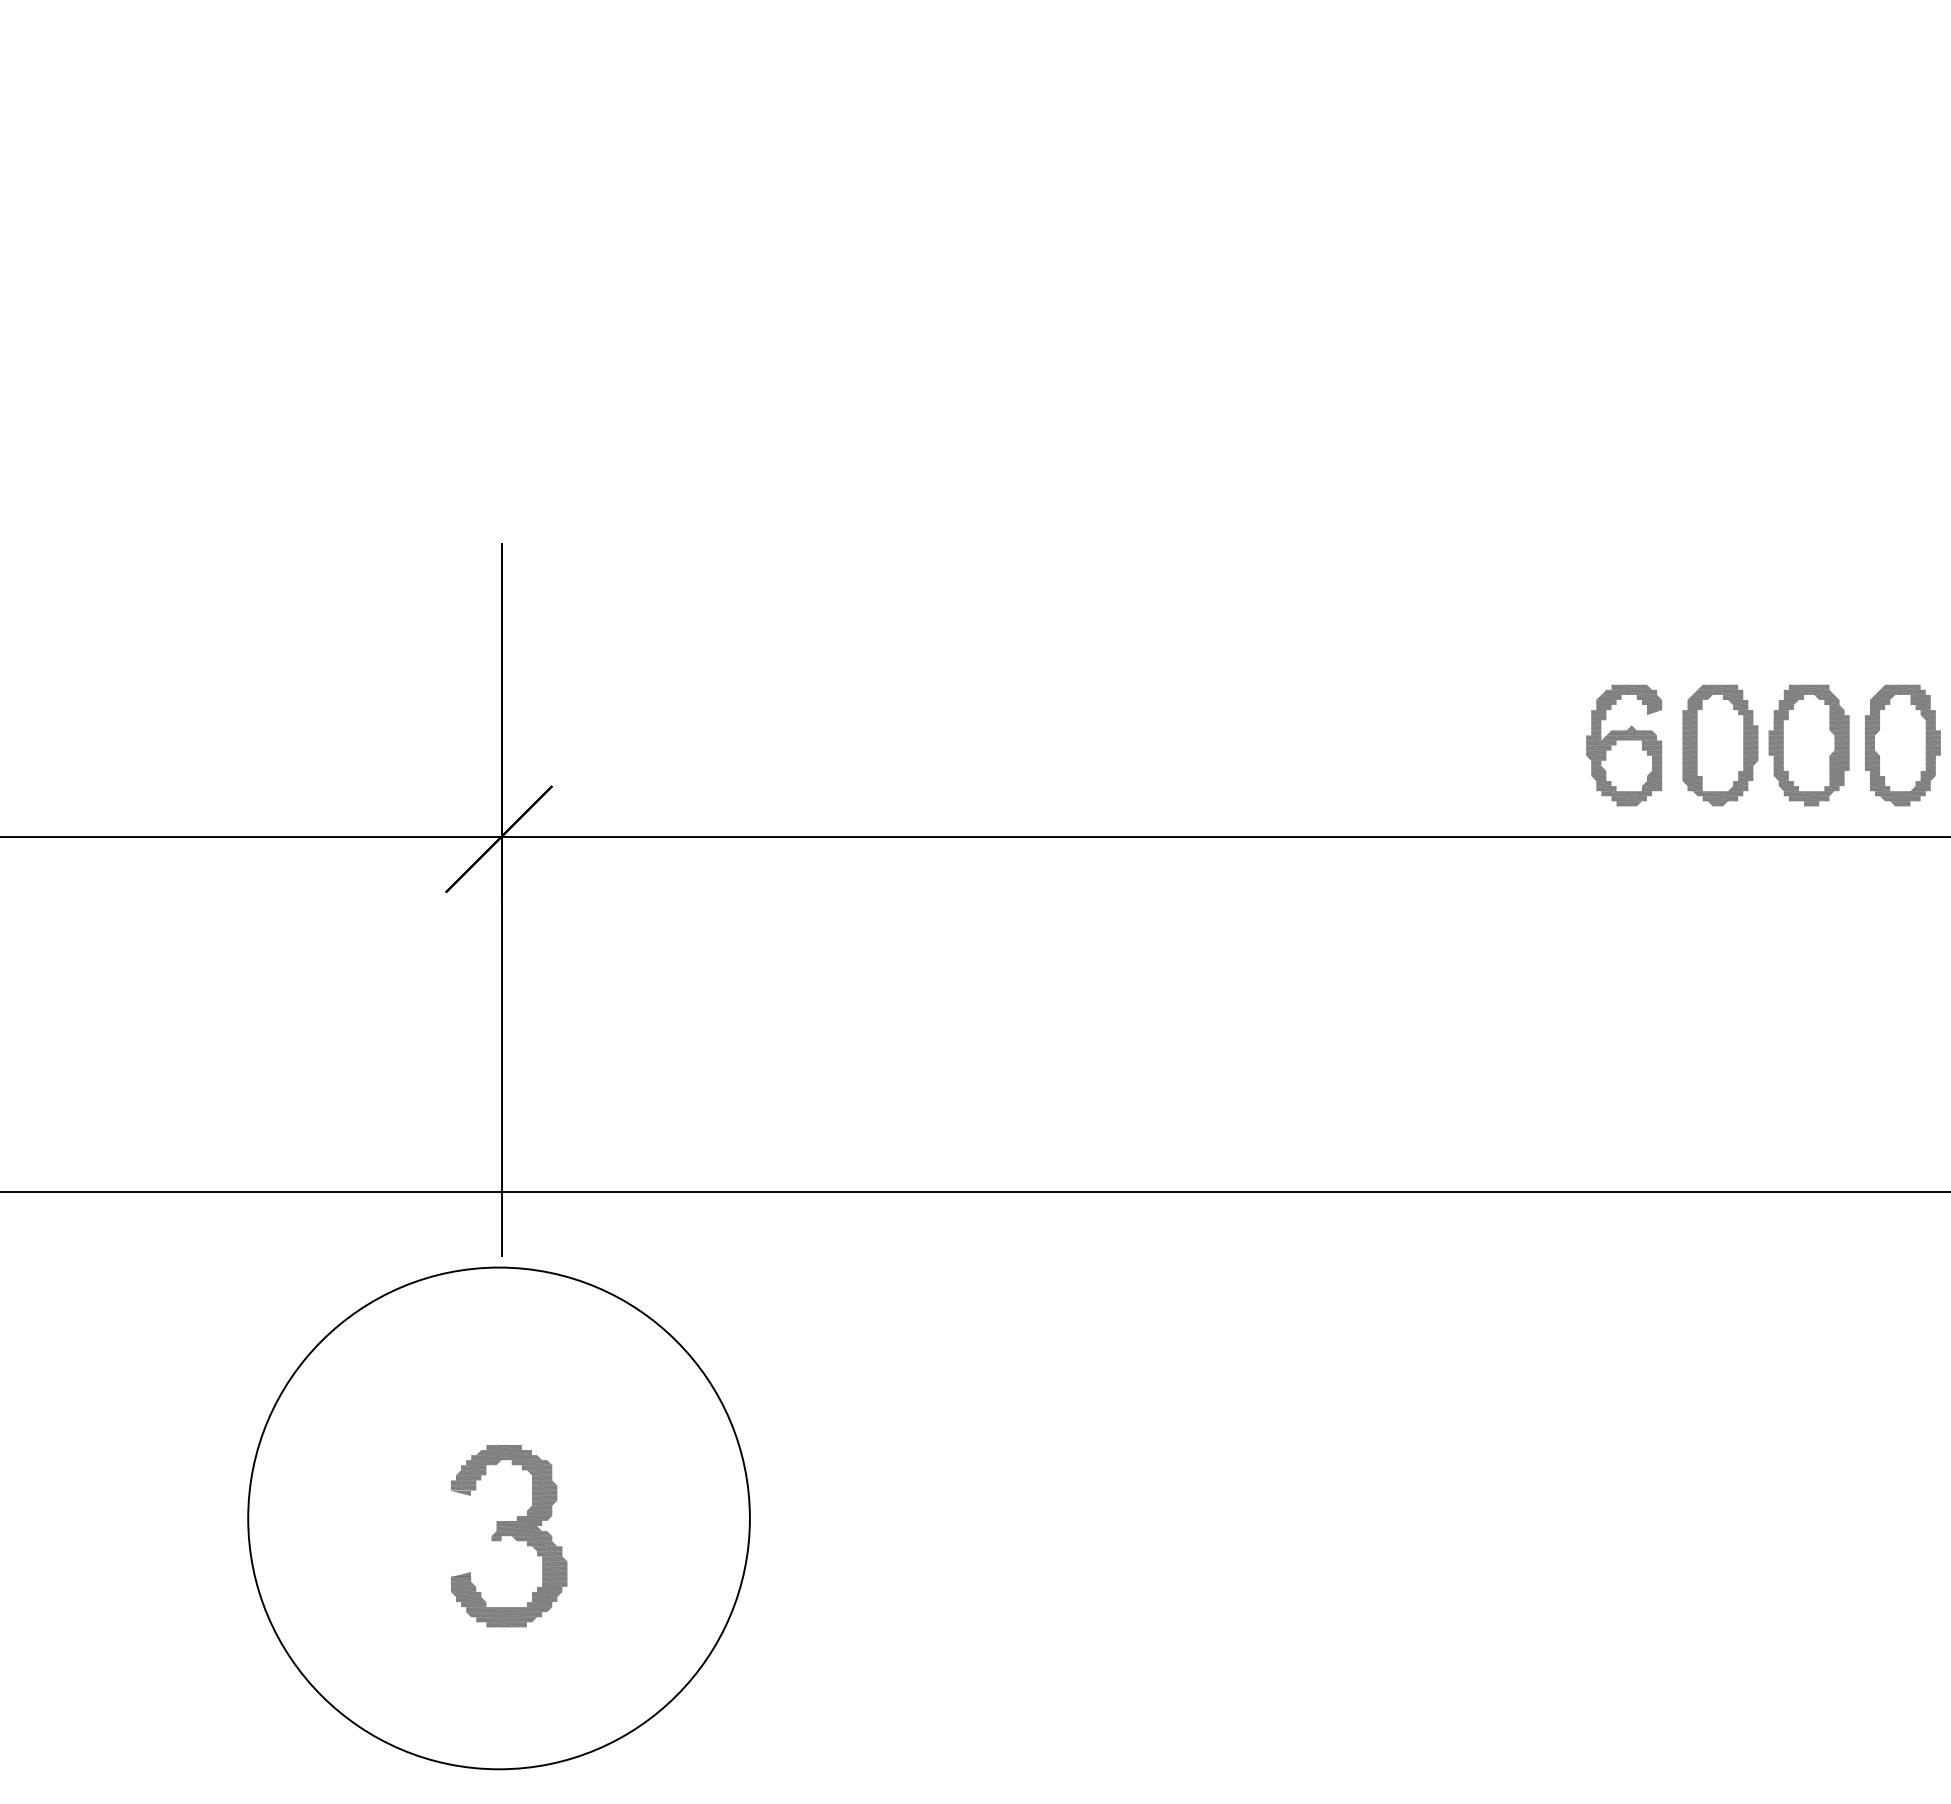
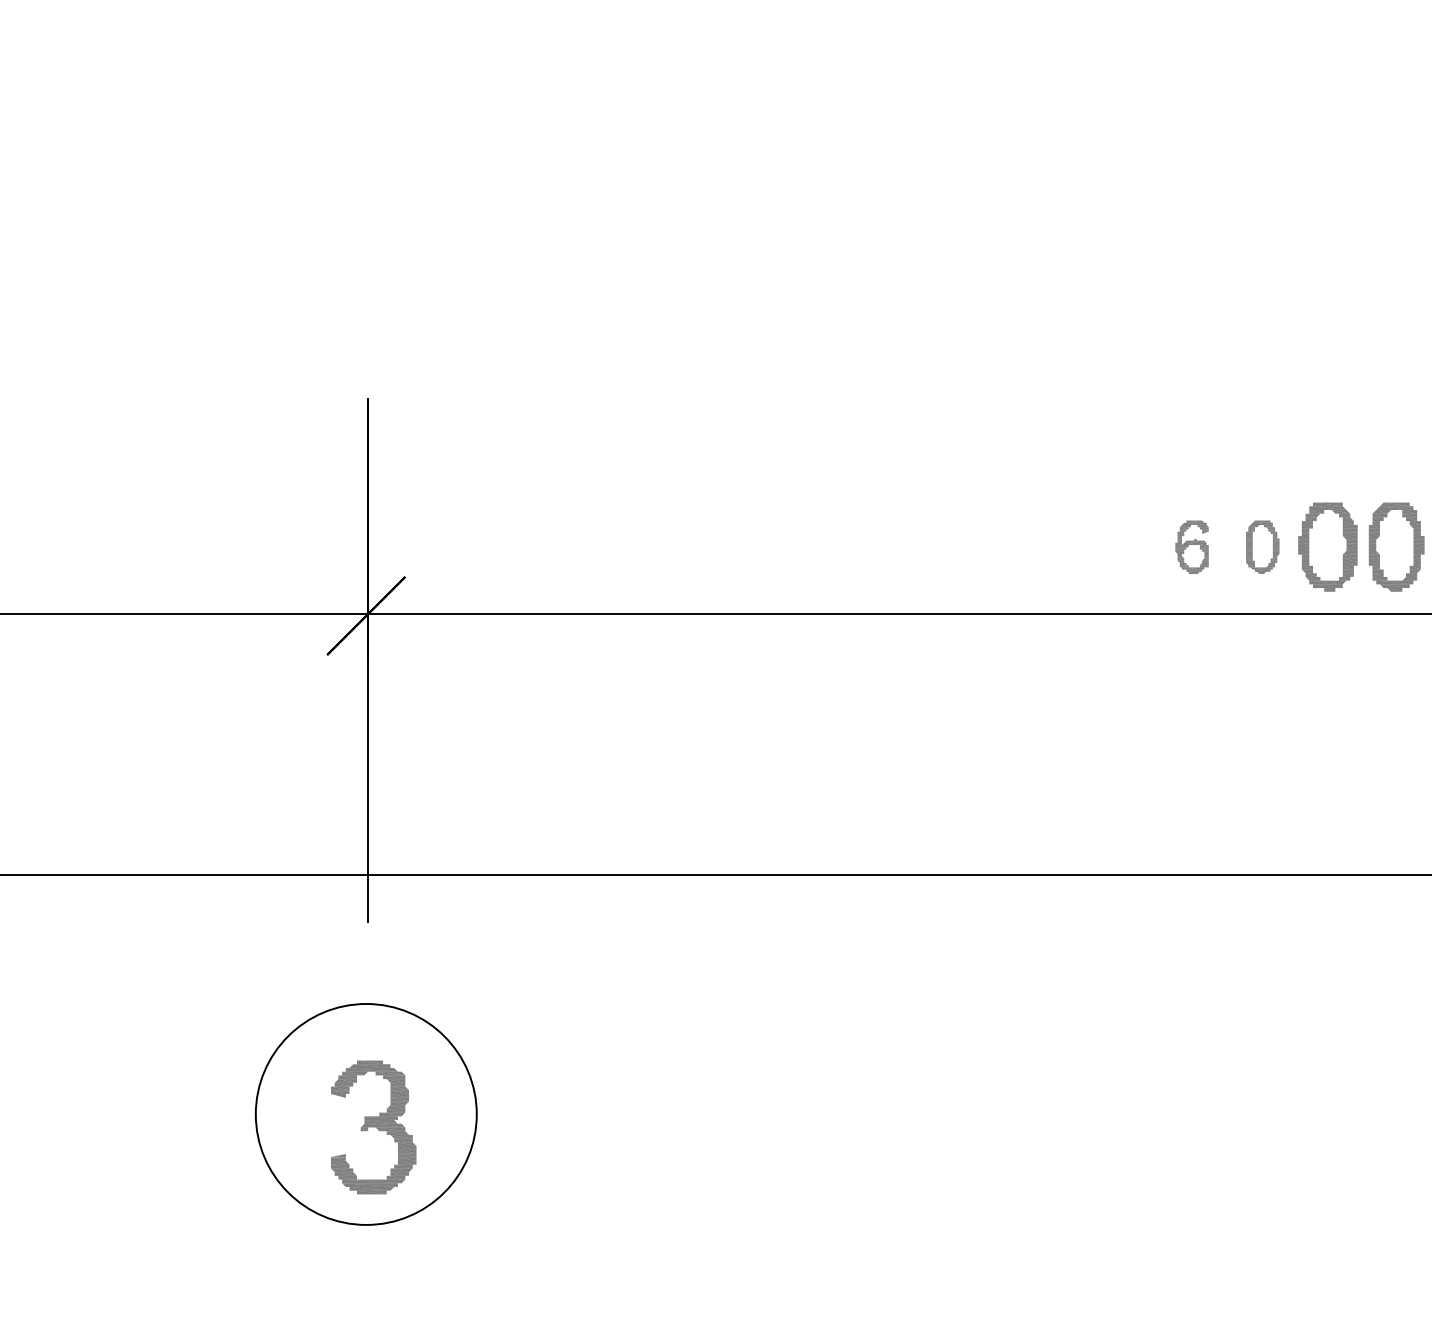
part: (1623, 745) -> (1191, 547), size x0.6
part: (1720, 745) -> (1262, 547), size x0.6
circle: (498, 1518) -> (365, 1114), size x0.6

